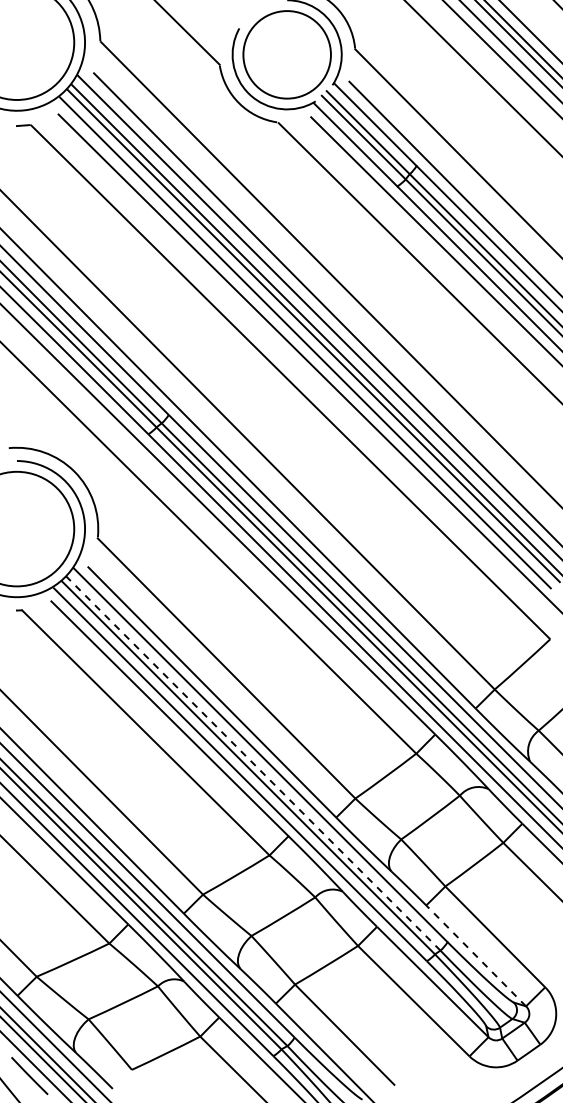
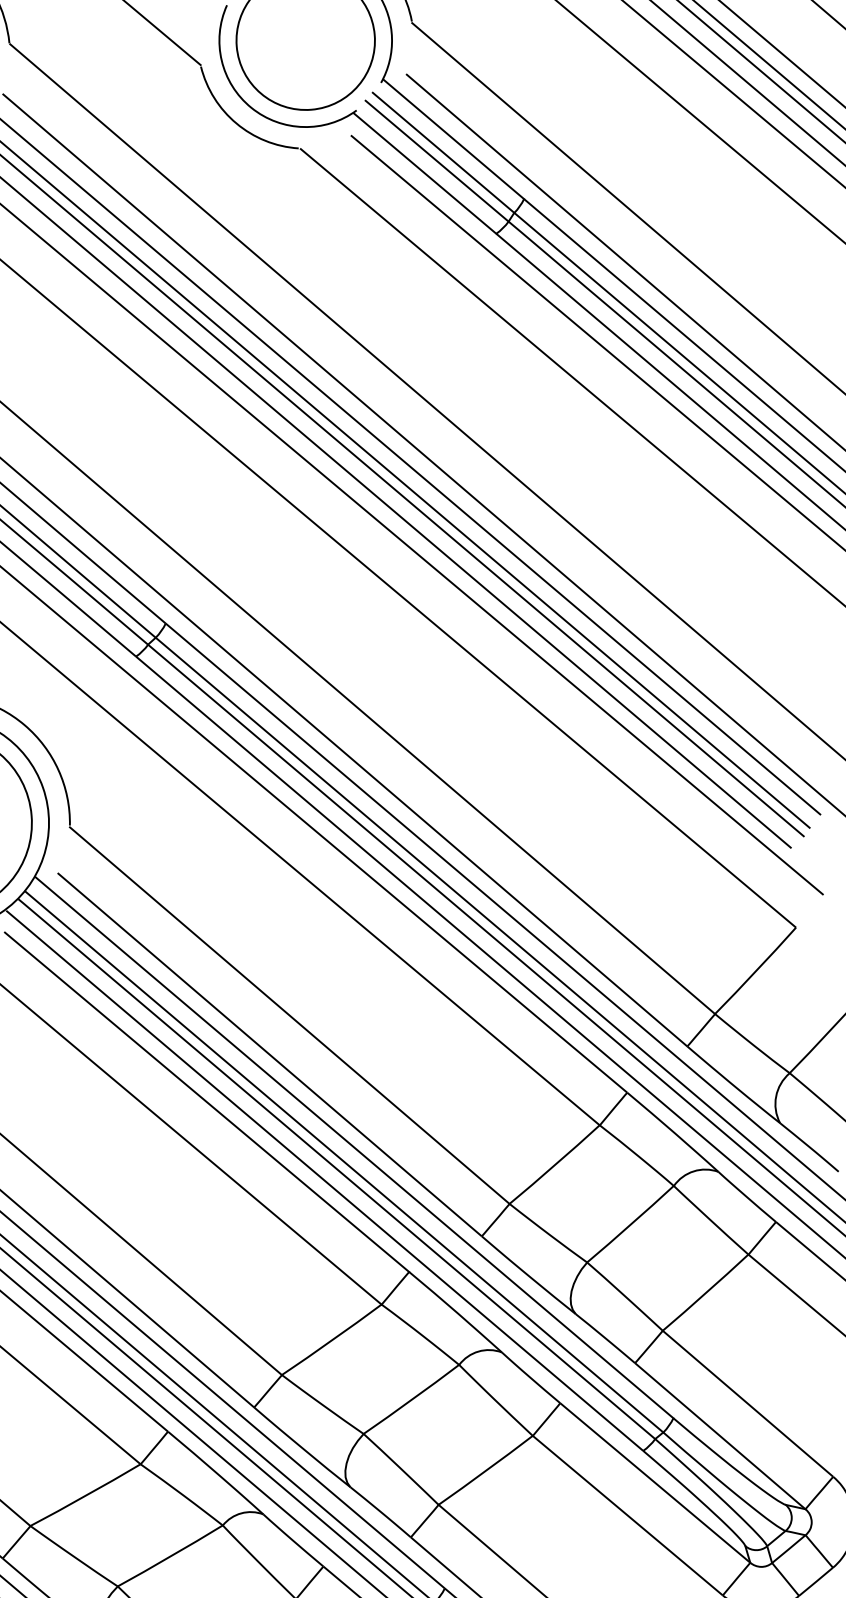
line: (253, 763) -> (344, 1161), dashed -> solid
line: (476, 956) -> (720, 1437), dashed -> solid

